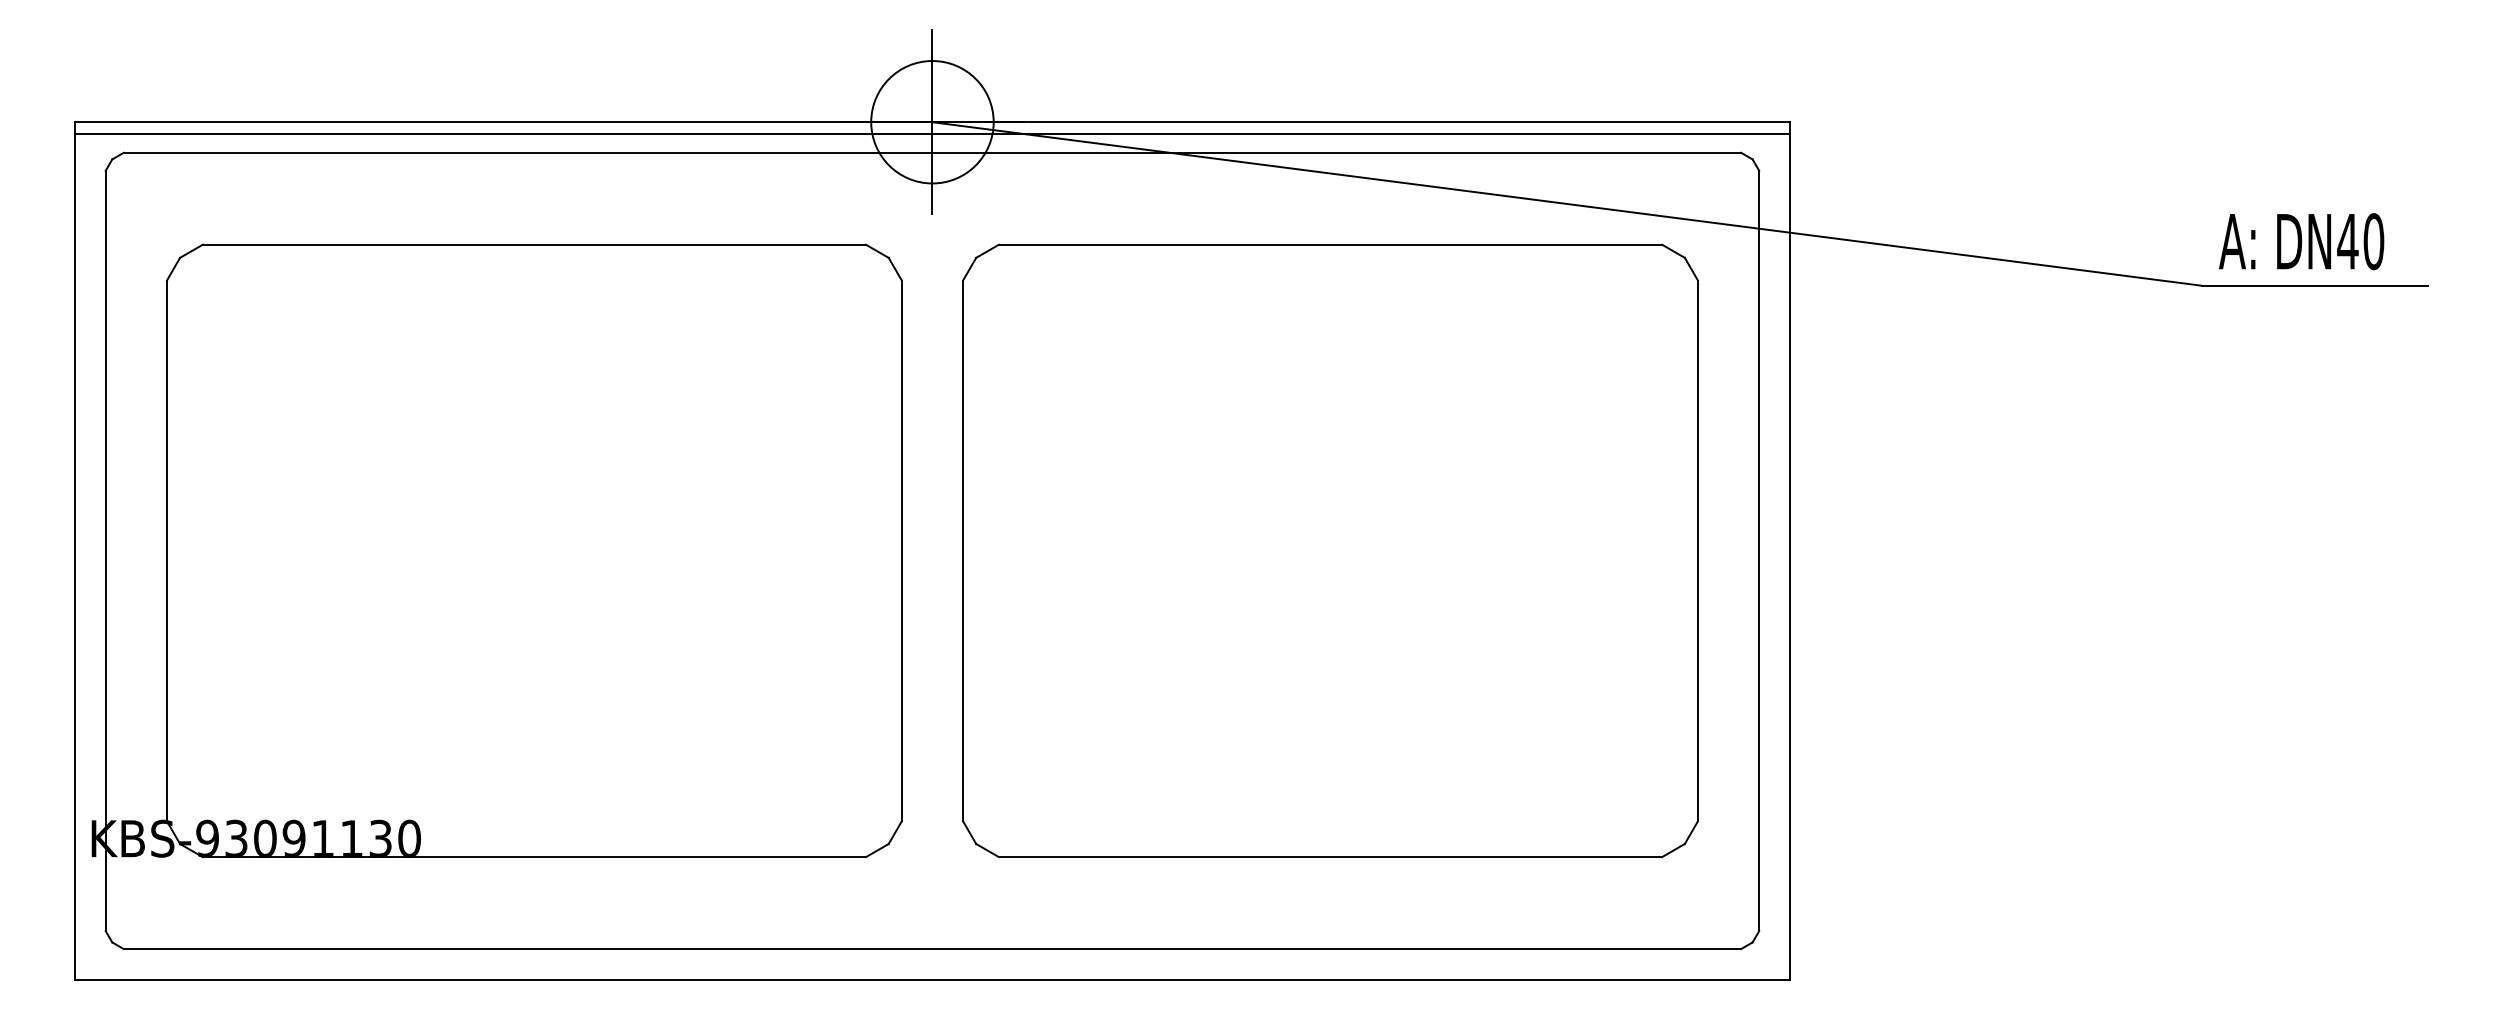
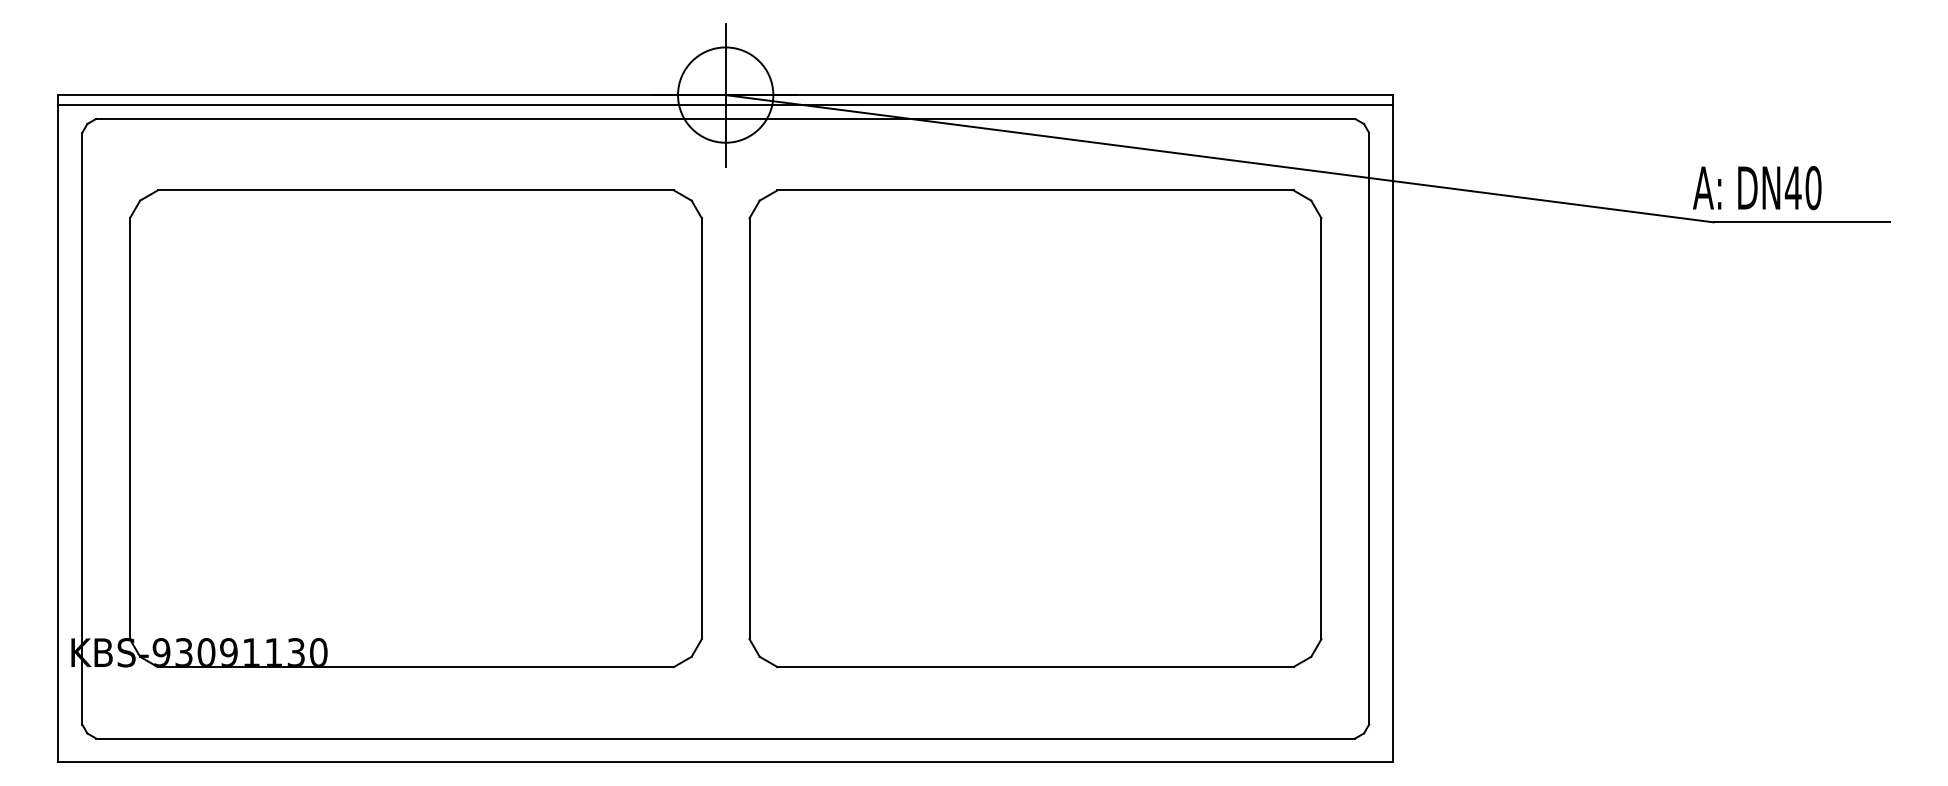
text: (2301, 240) -> (1757, 187), moved

